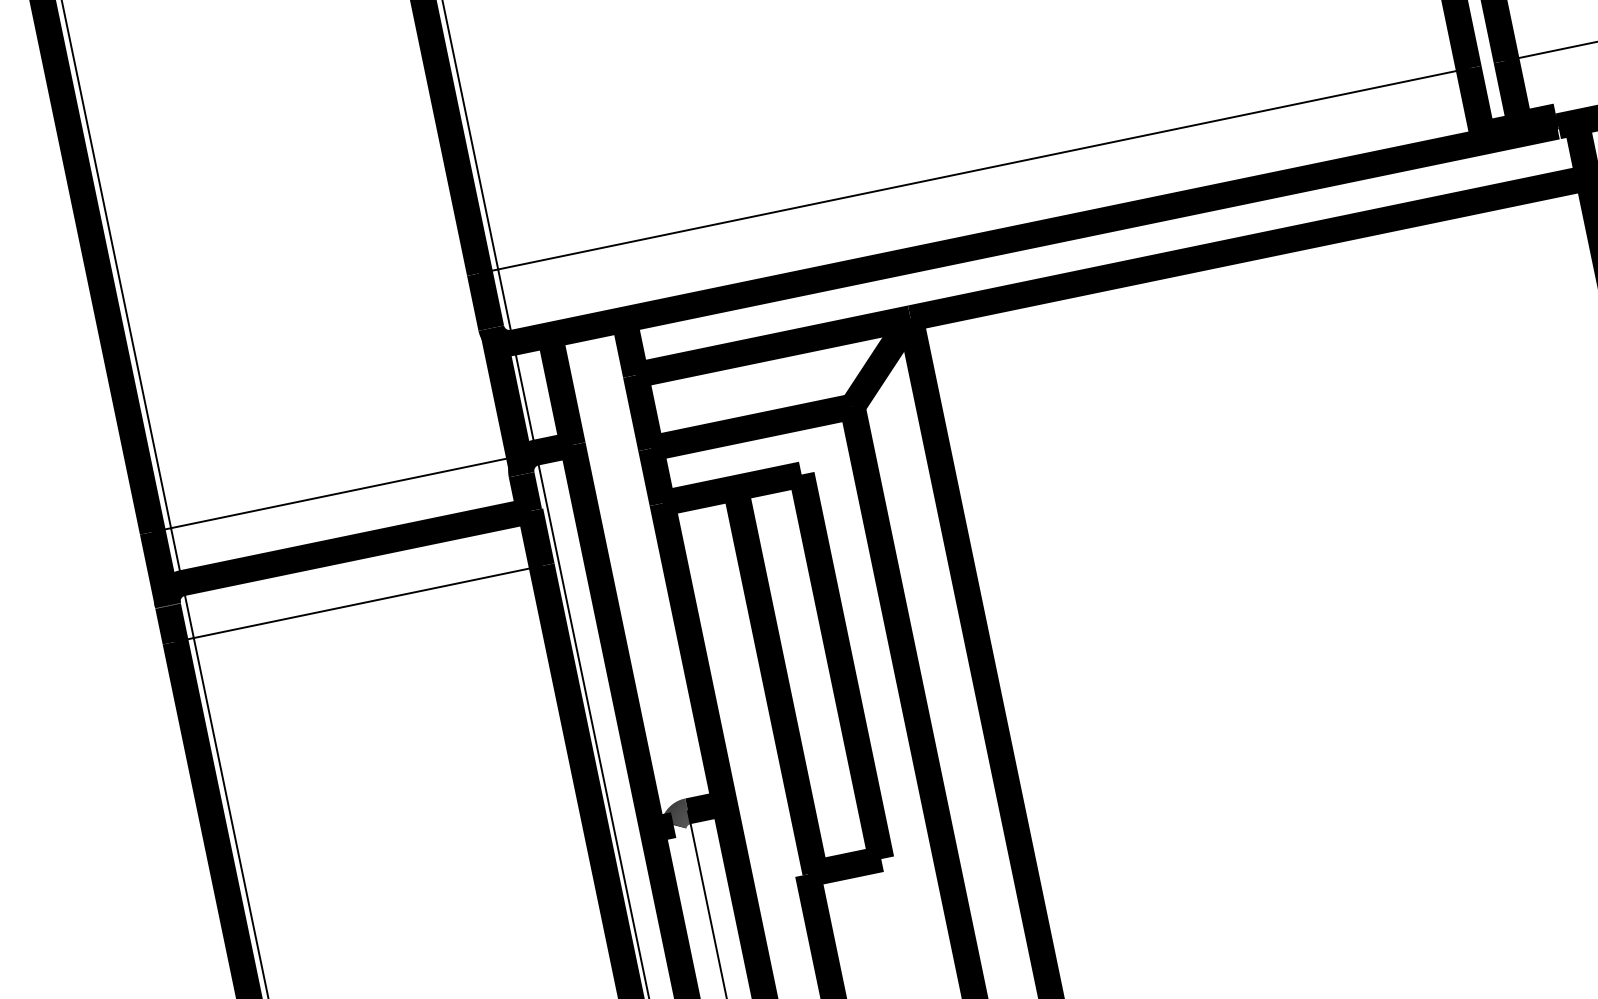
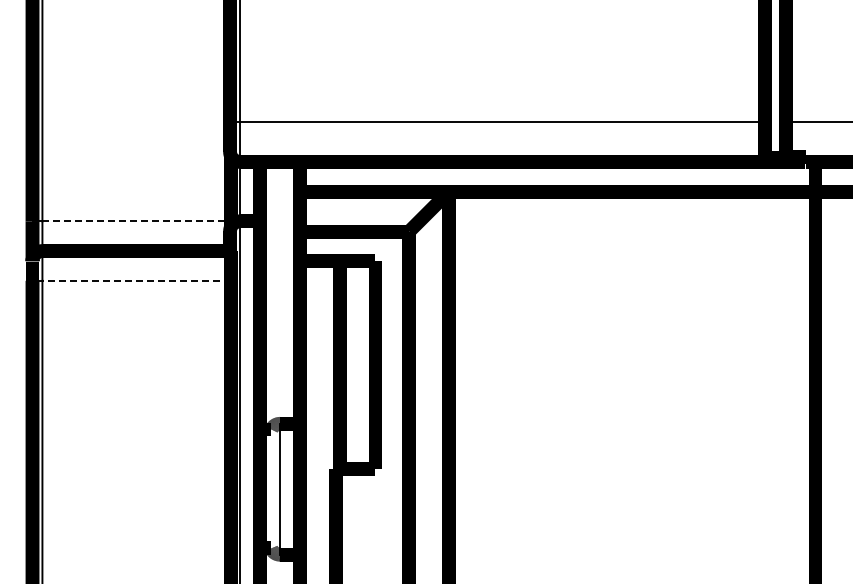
line: (346, 492) -> (137, 221), solid -> dashed
line: (367, 601) -> (136, 280), solid -> dashed

